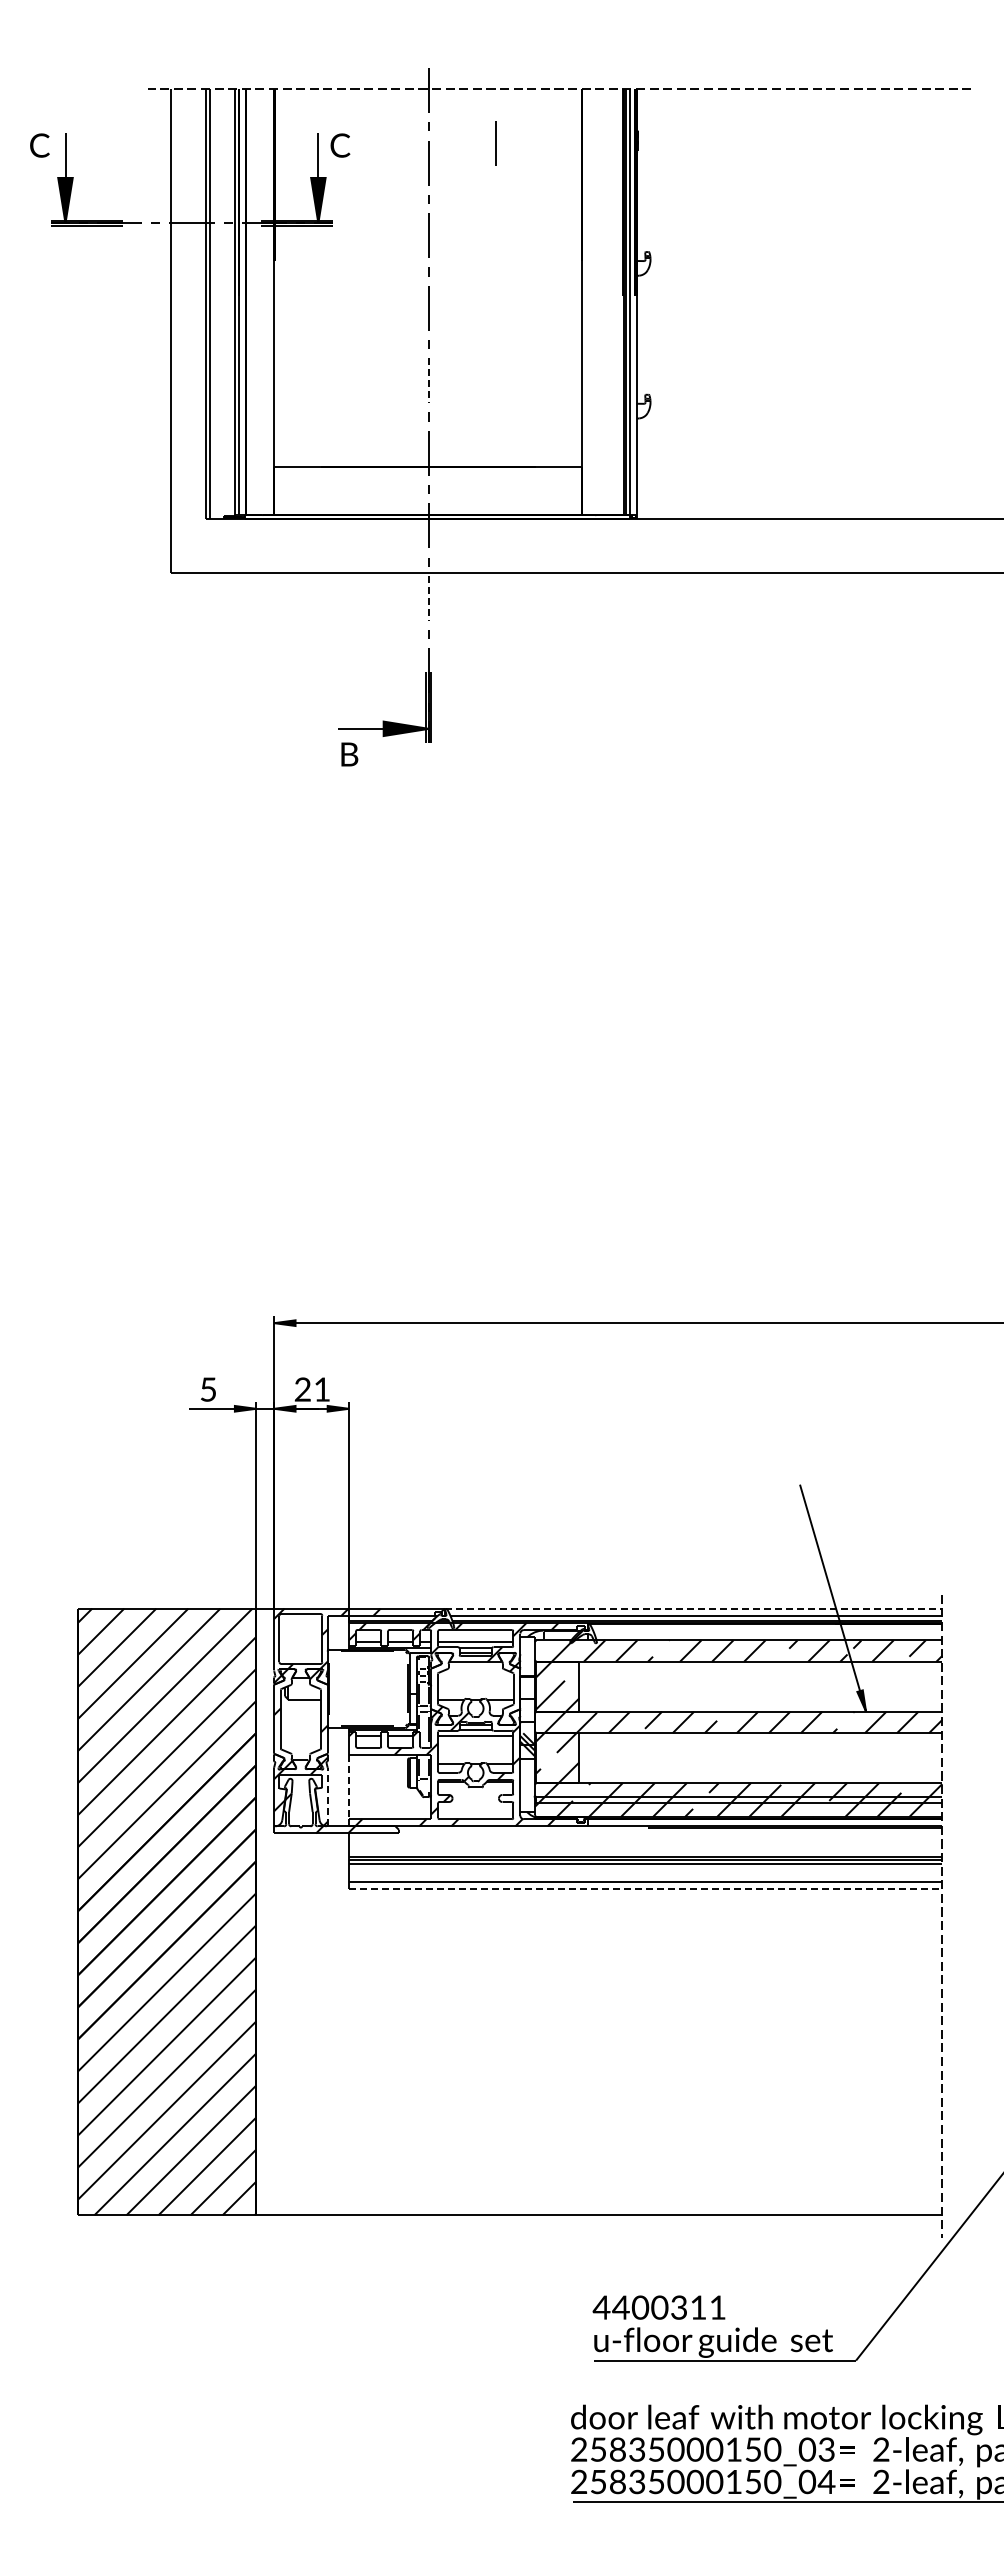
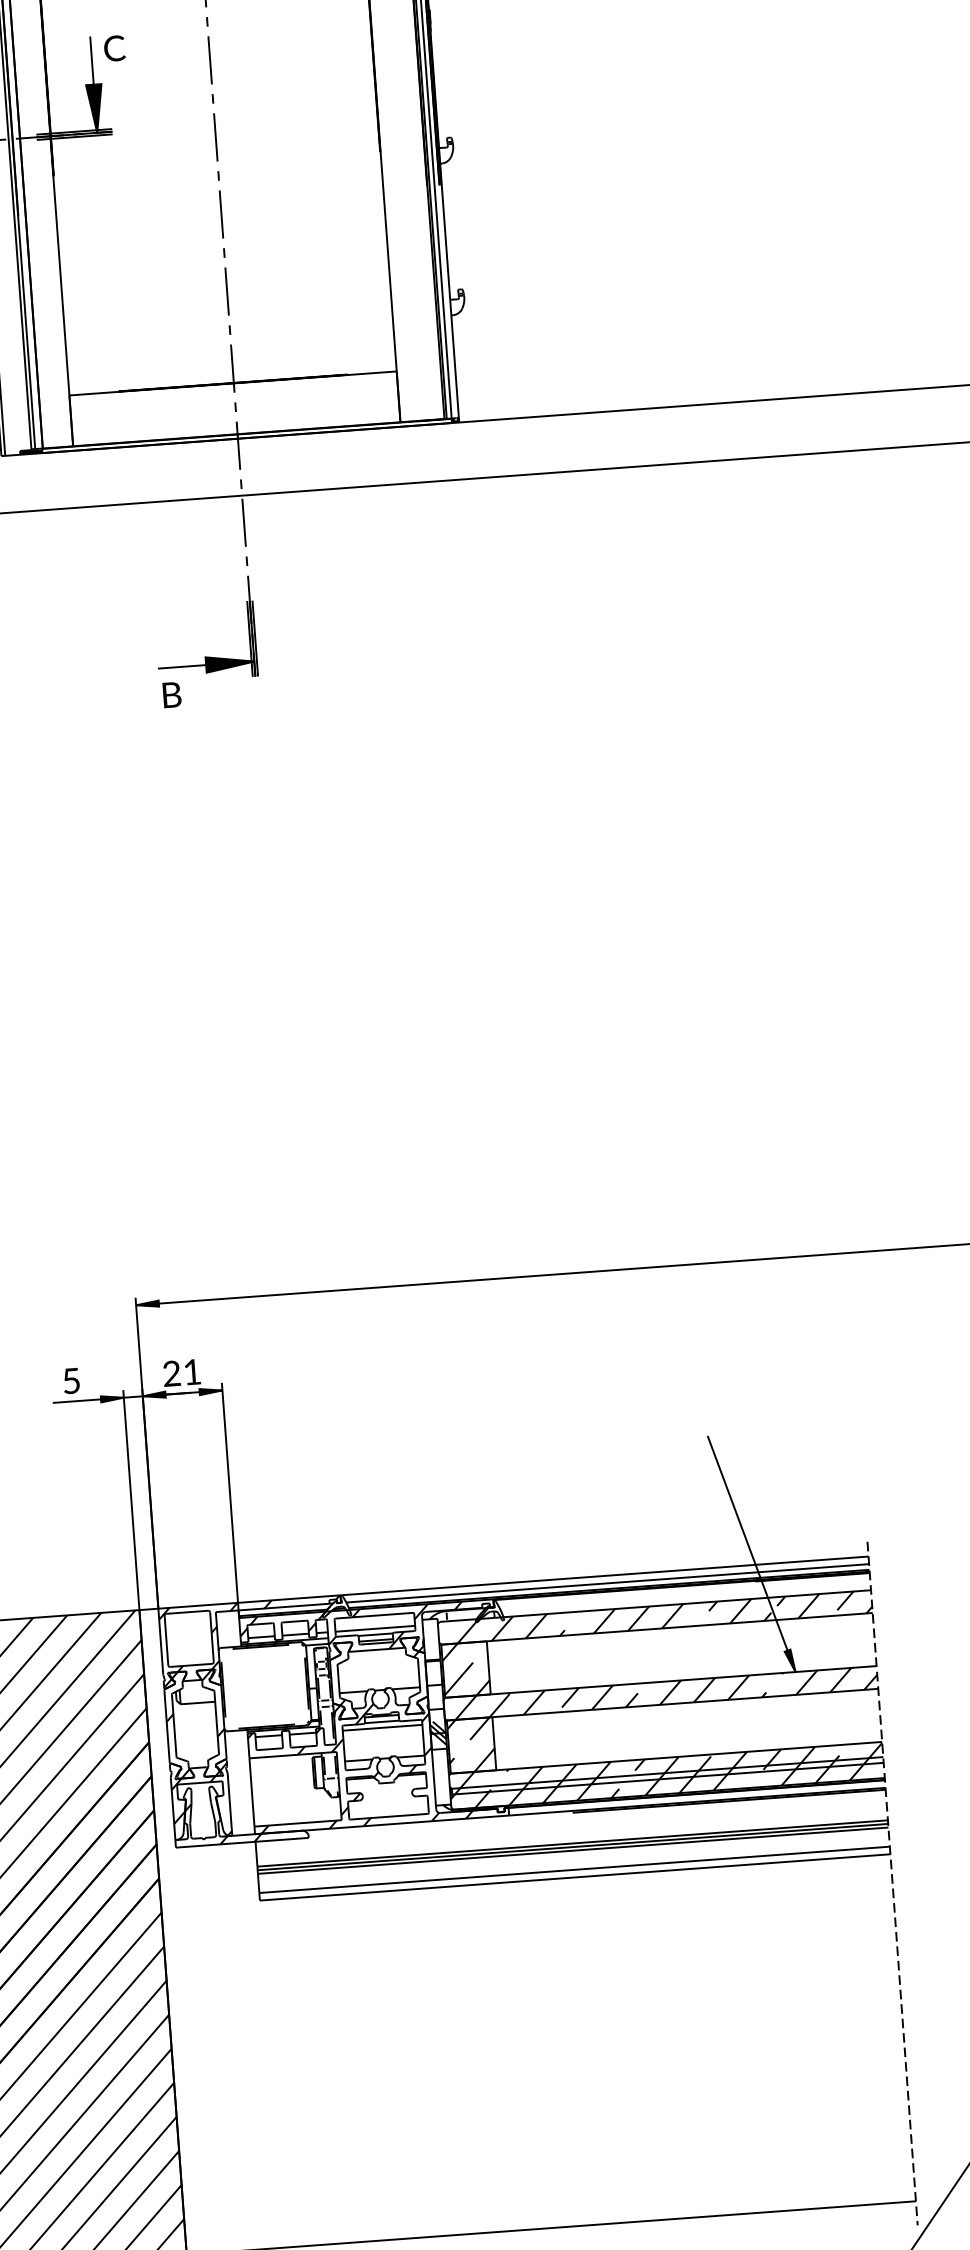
line: (495, 143) -> (279, 34), removed
line: (428, 380) -> (226, 291), dashed -> solid
line: (428, 598) -> (243, 523), dashed -> solid
line: (694, 1608) -> (605, 1575), dashed -> solid
line: (349, 1787) -> (252, 1792), dashed -> solid
line: (327, 1796) -> (229, 1804), dashed -> solid
line: (645, 1888) -> (574, 1877), dashed -> solid

